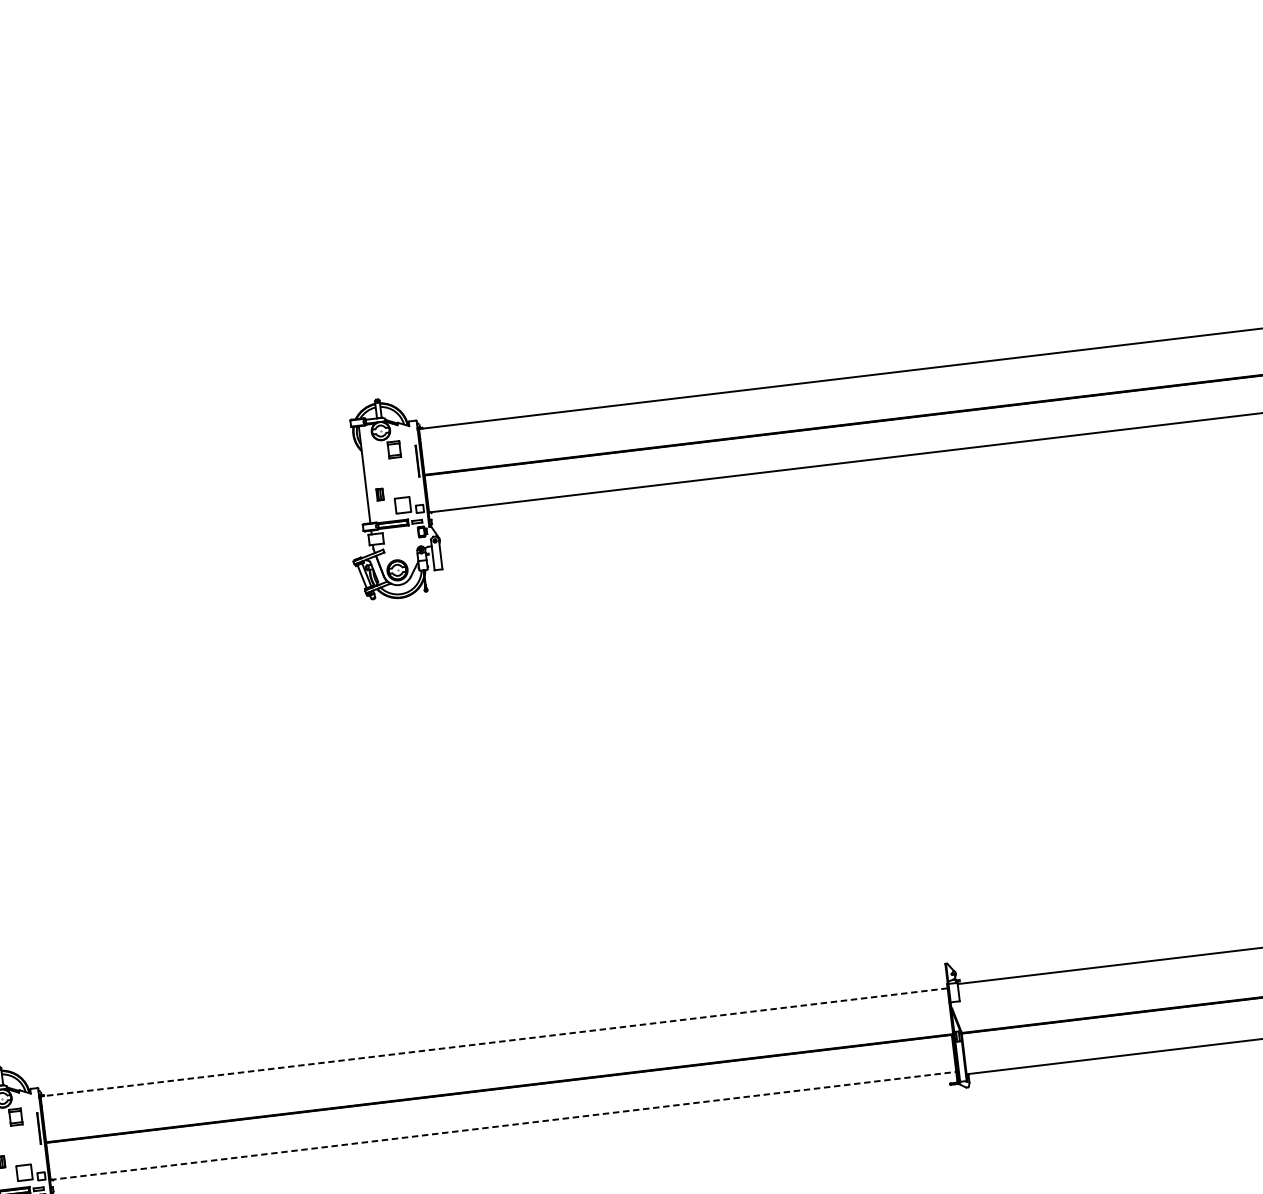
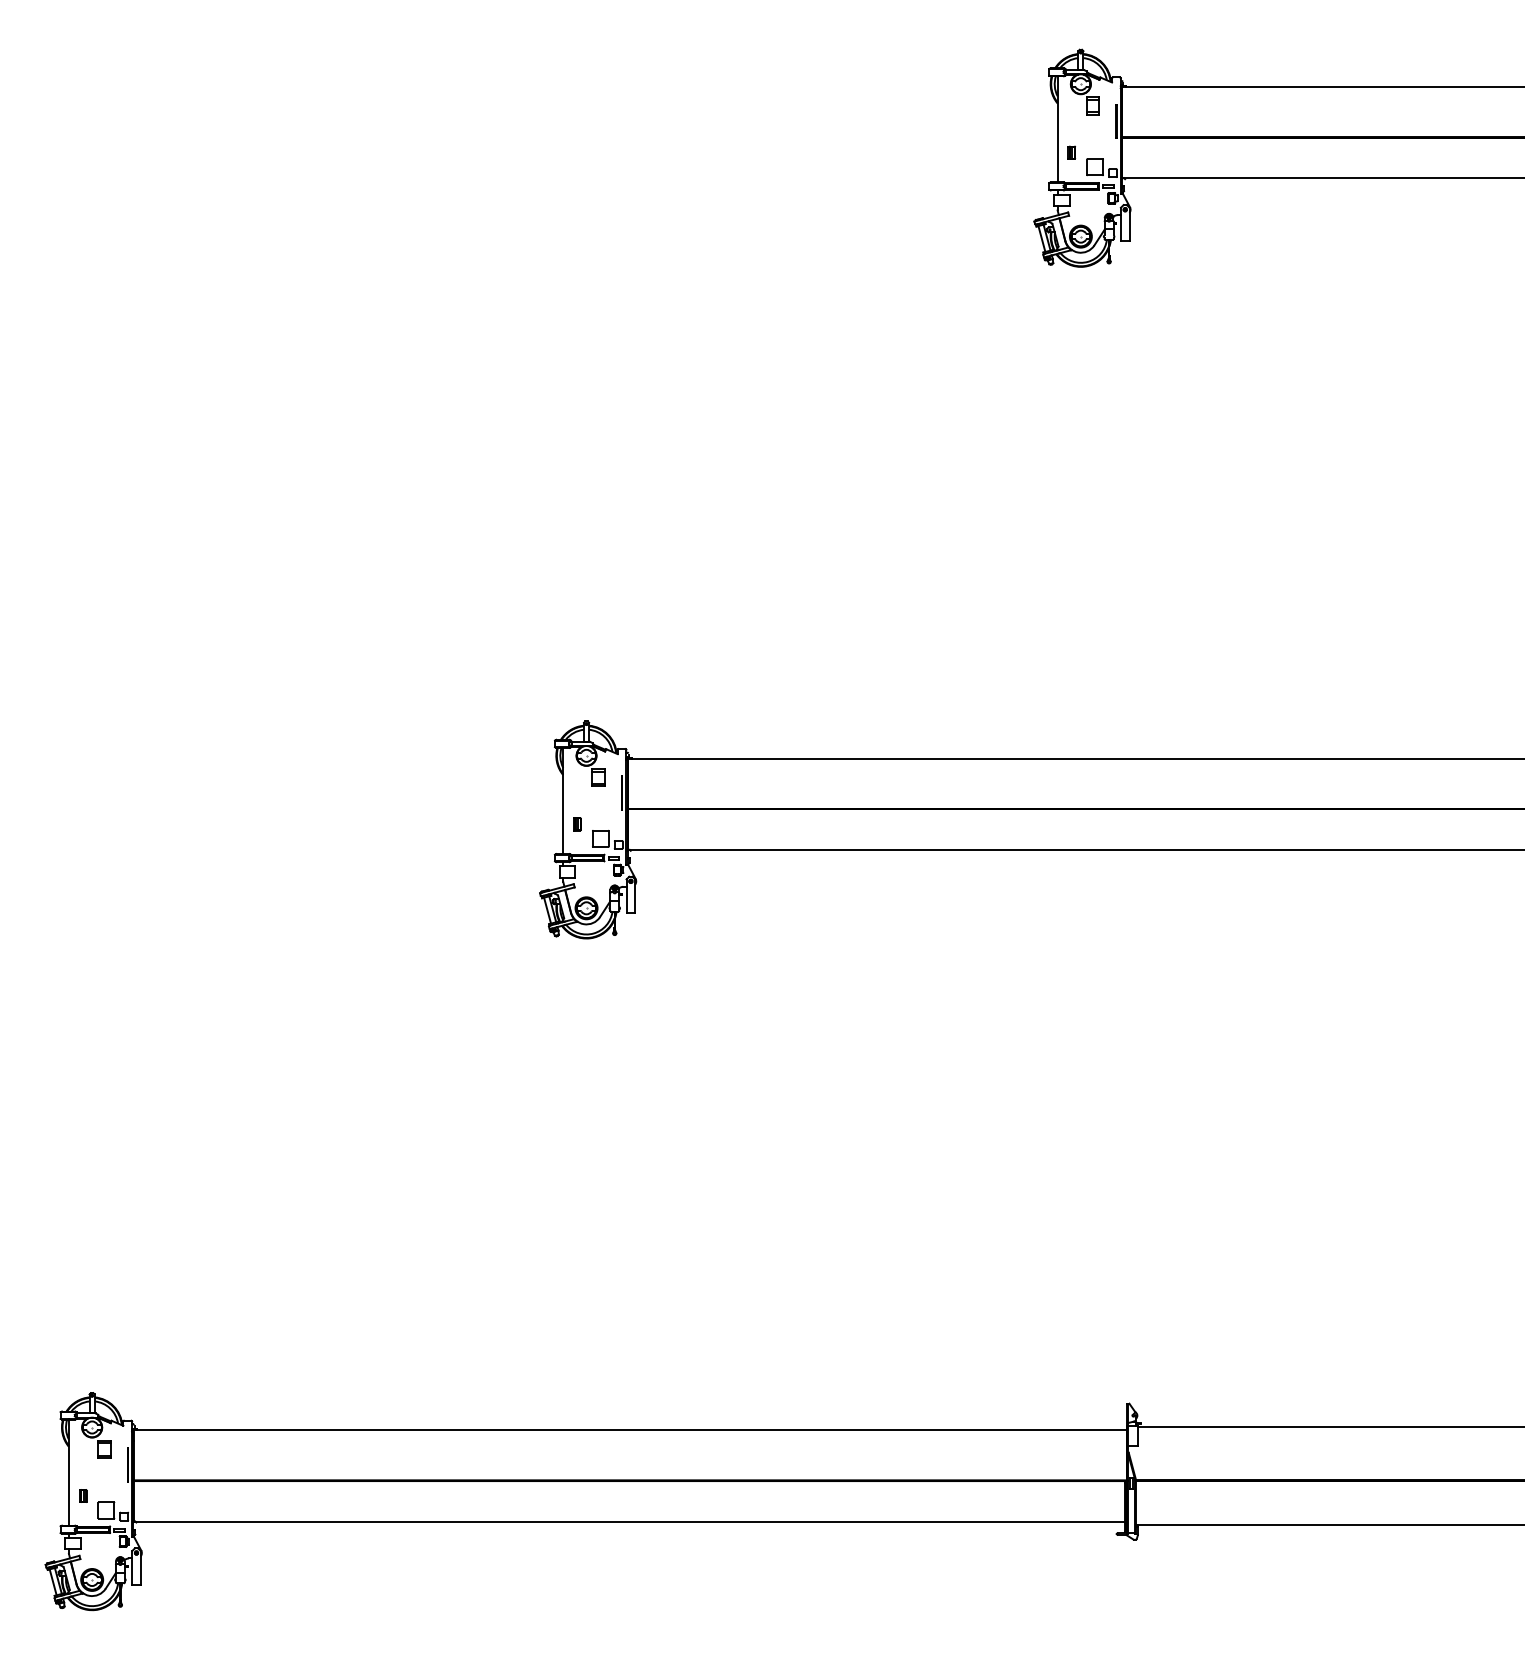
line: (492, 1042) -> (628, 1430), dashed -> solid
line: (503, 1125) -> (629, 1521), dashed -> solid

